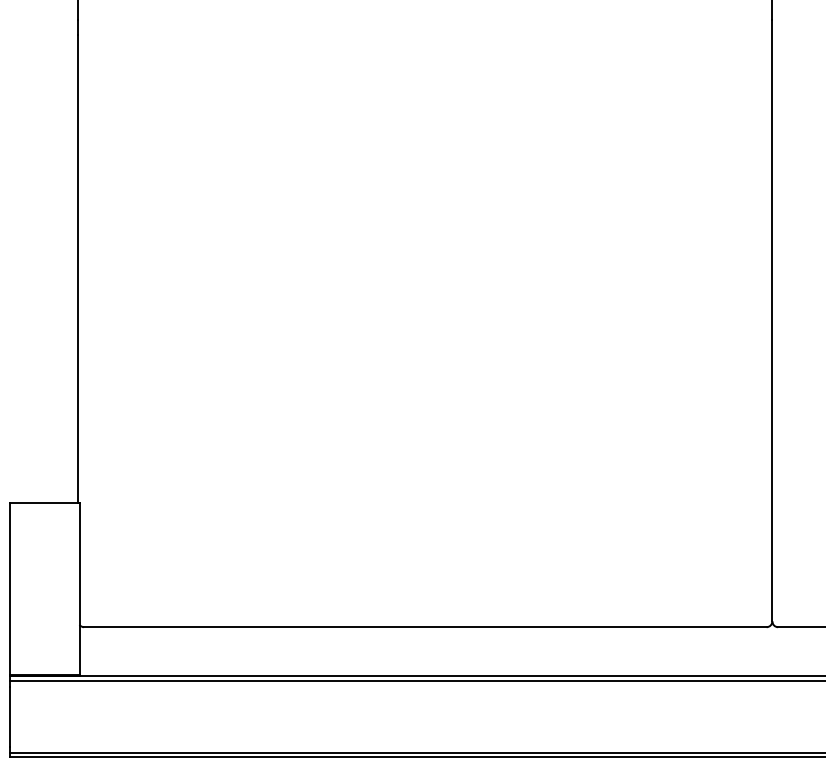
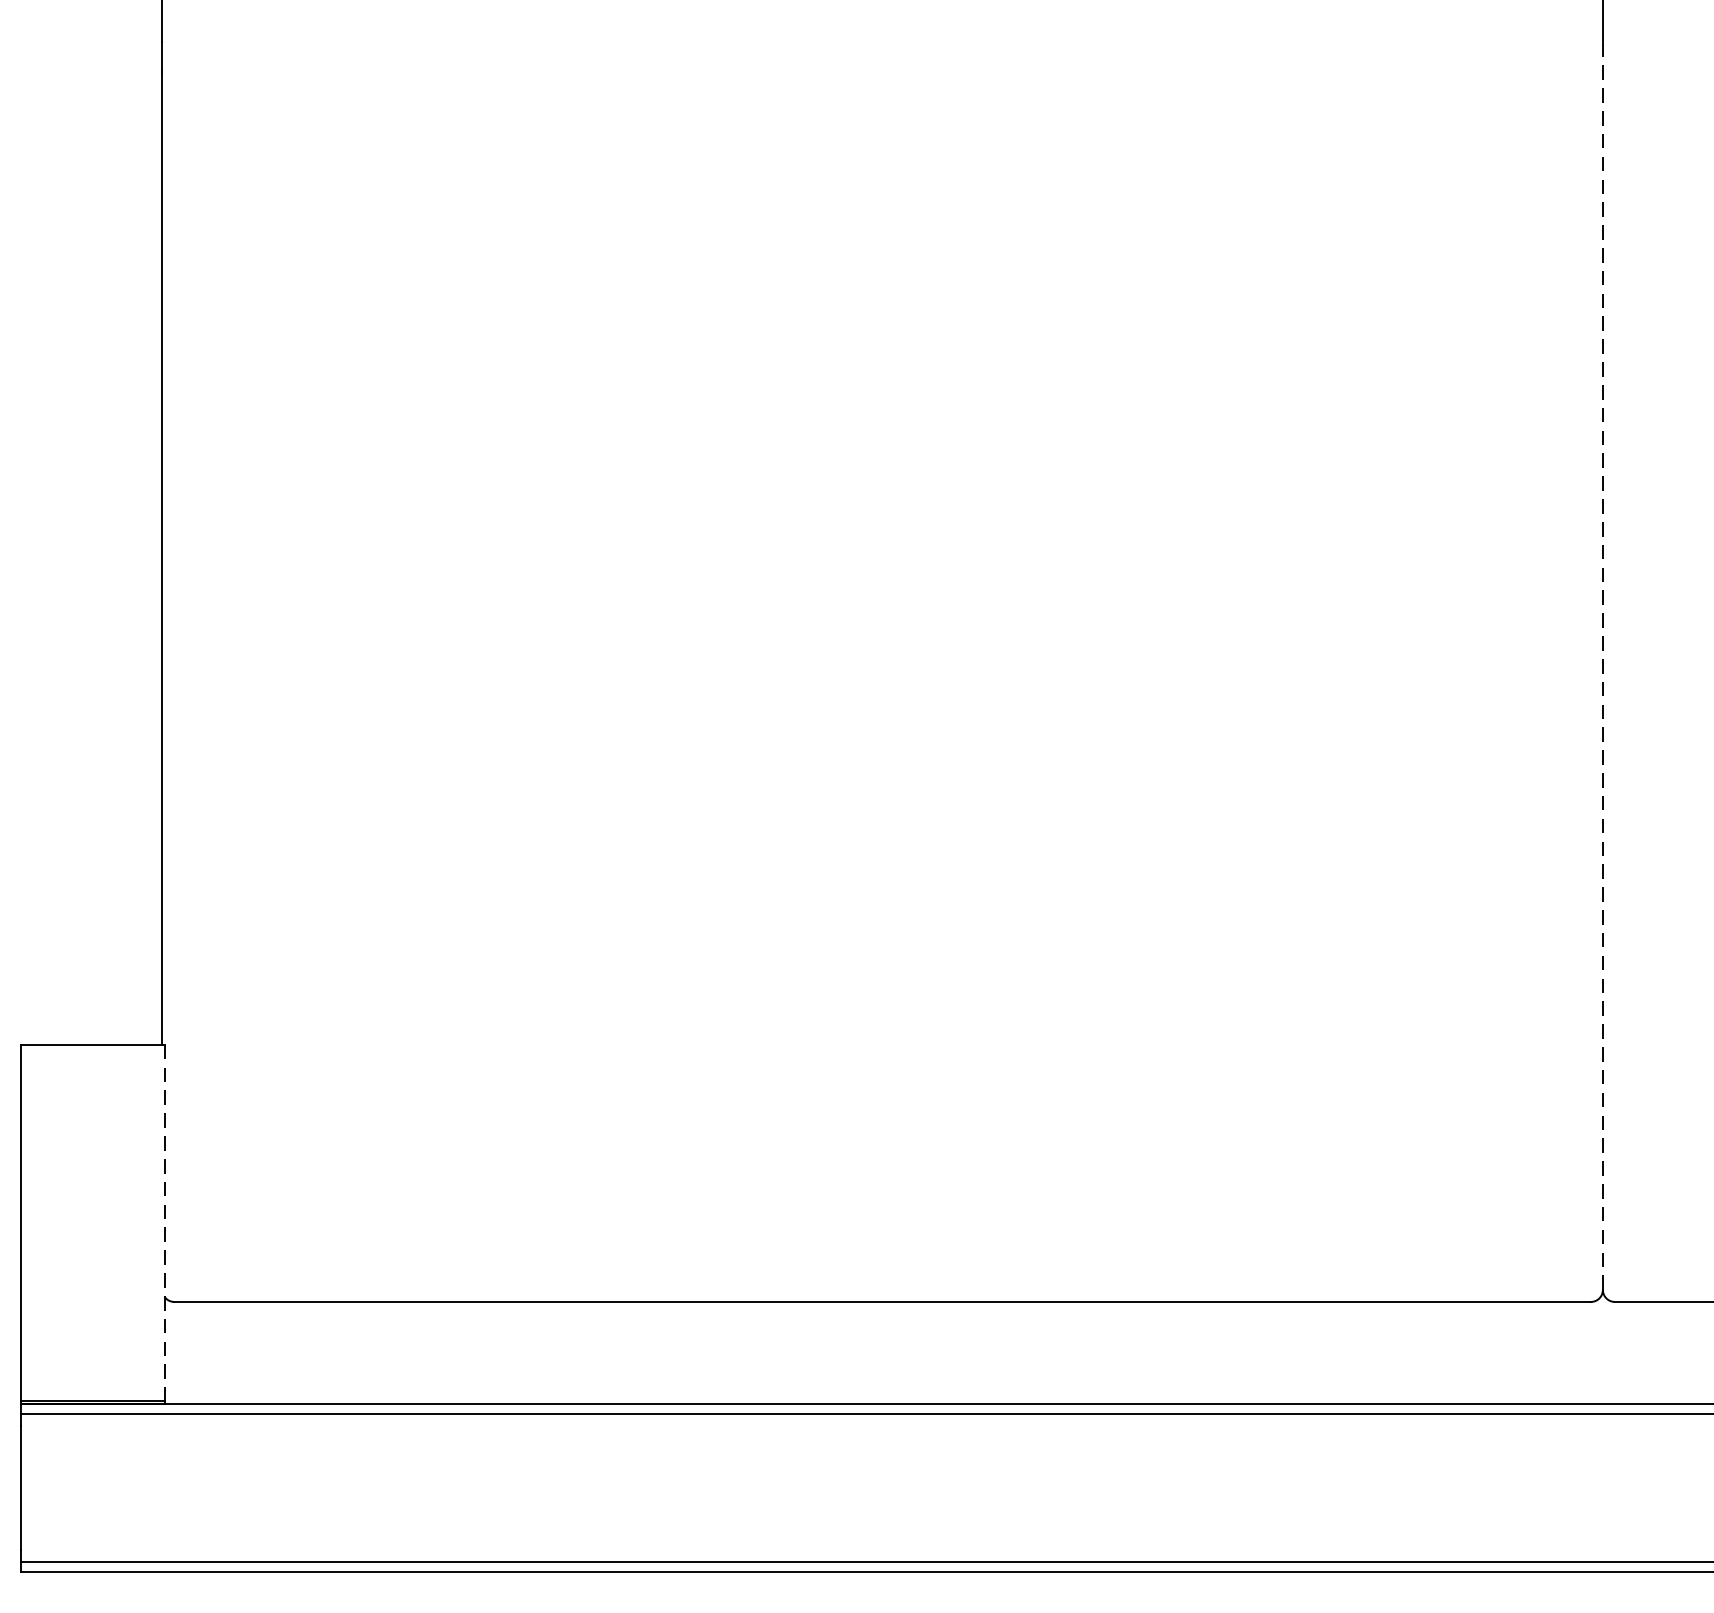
line: (772, 320) -> (1603, 665), solid -> dashed
line: (79, 589) -> (164, 1223), solid -> dashed

